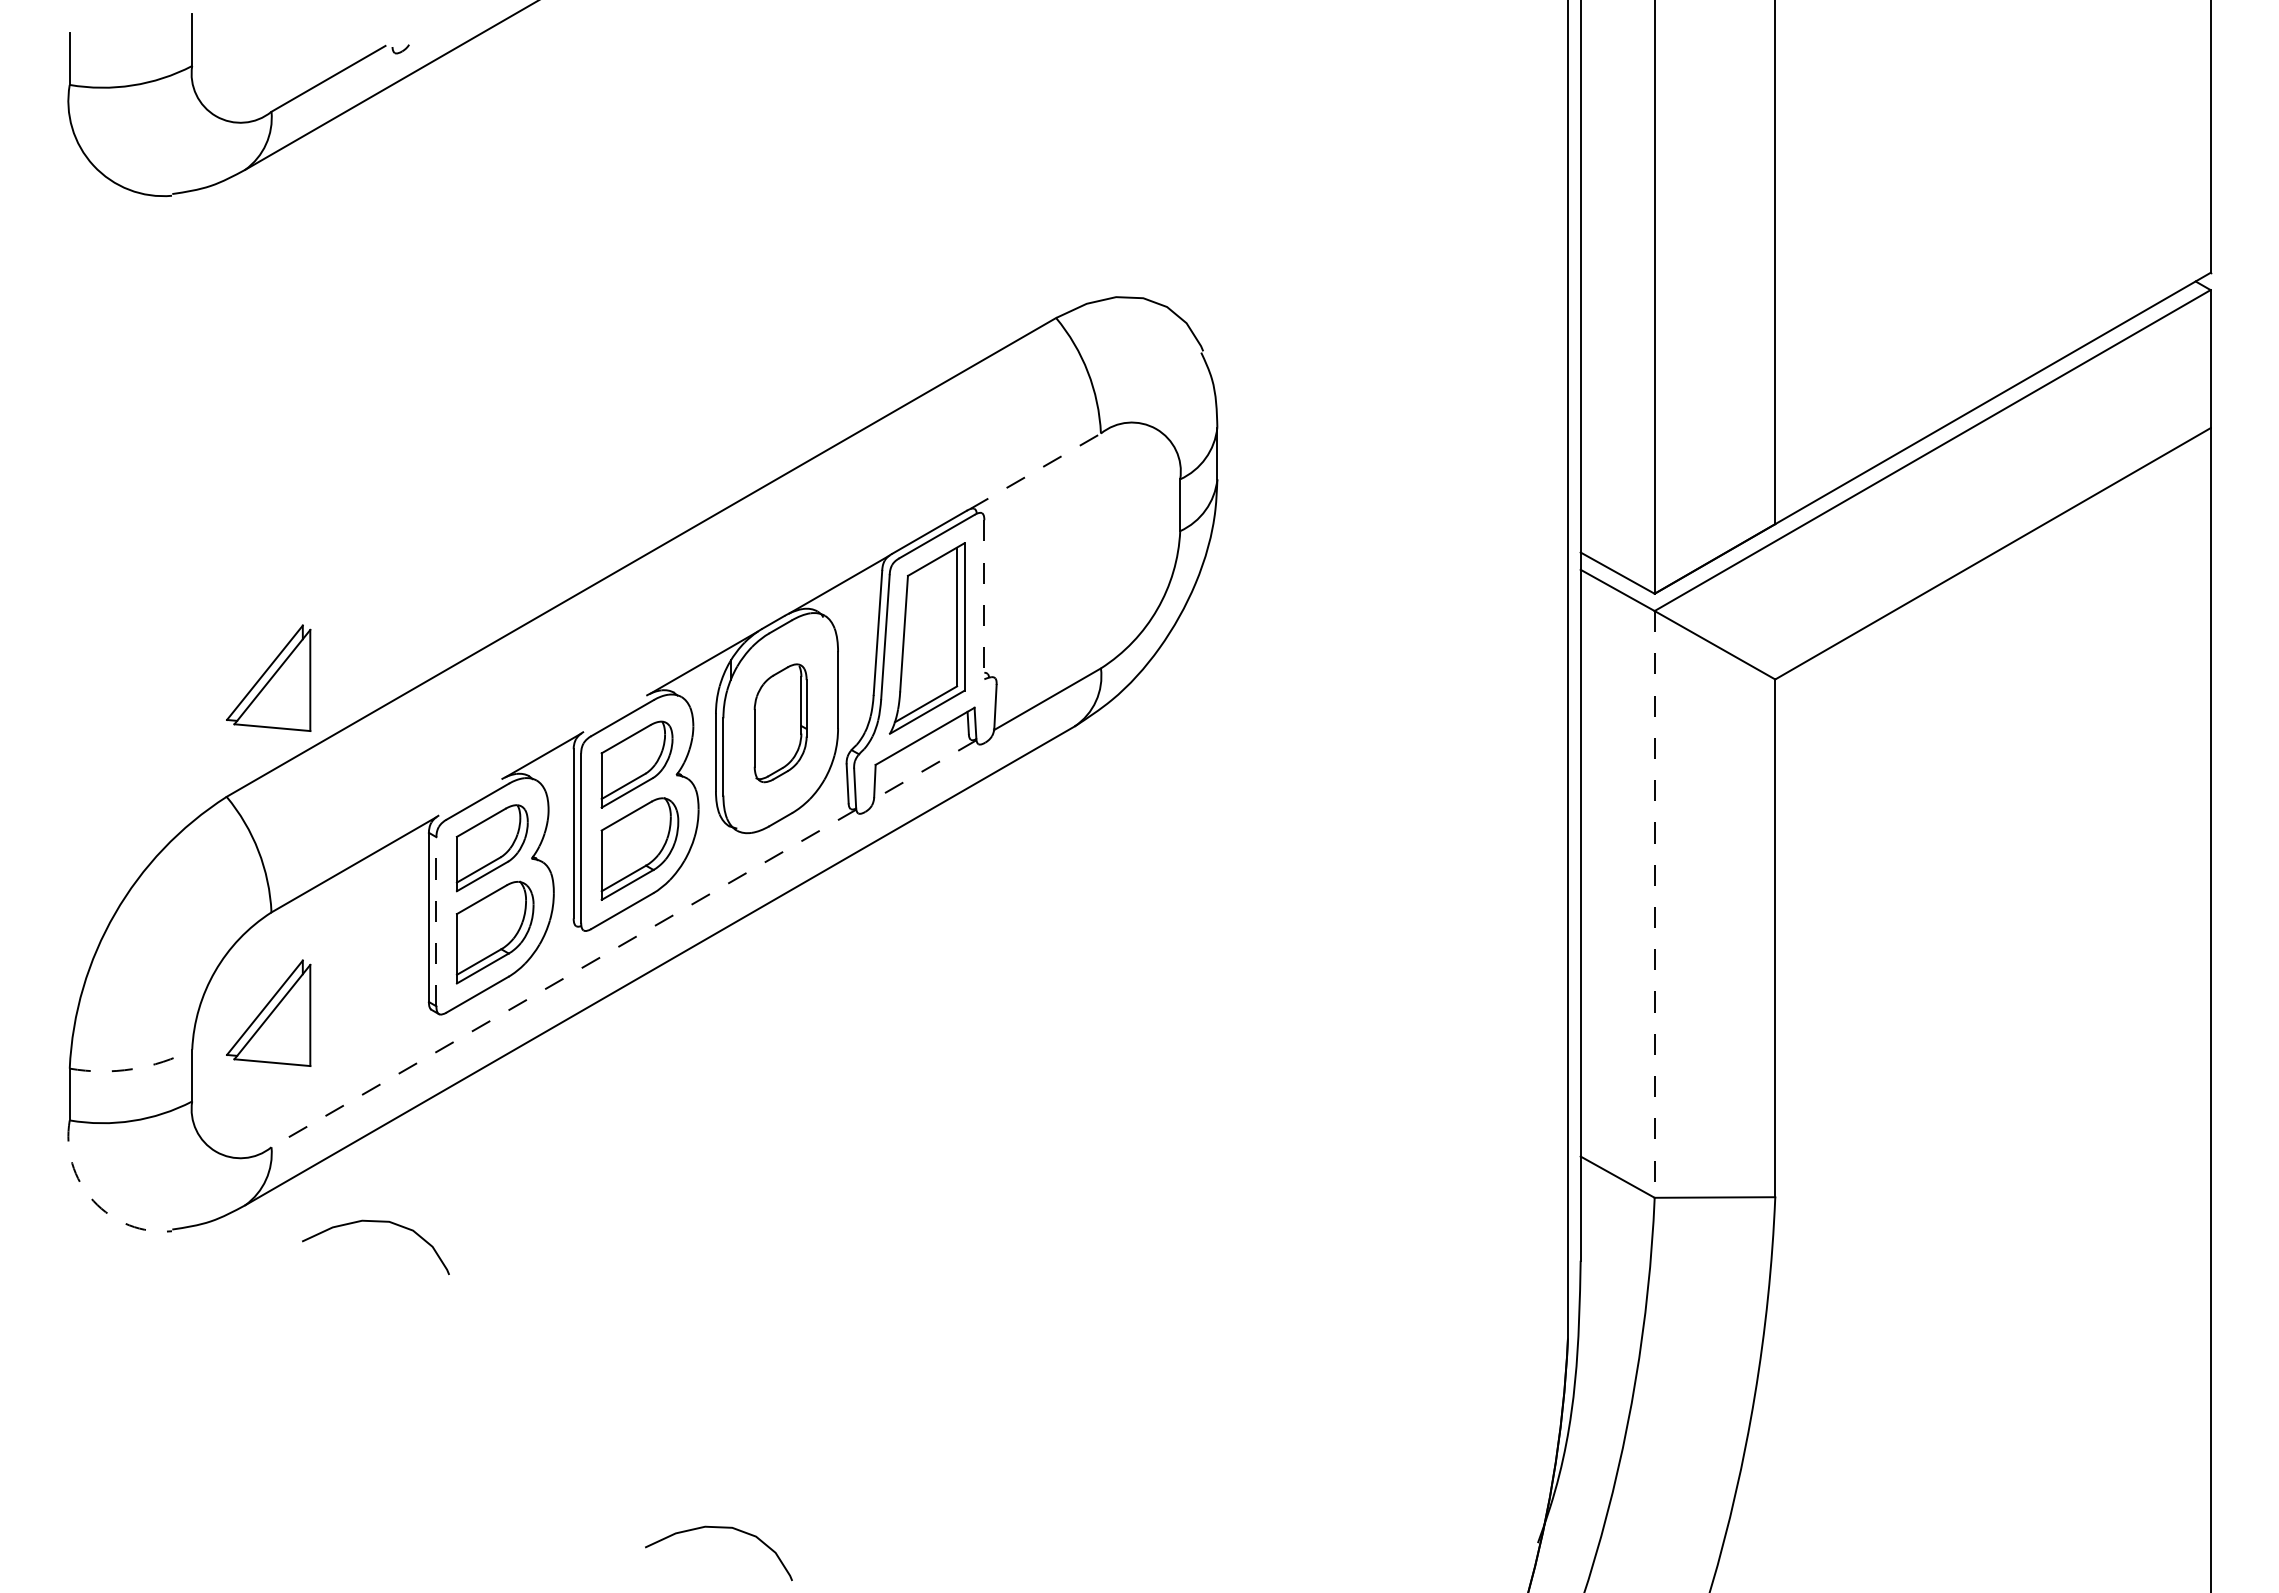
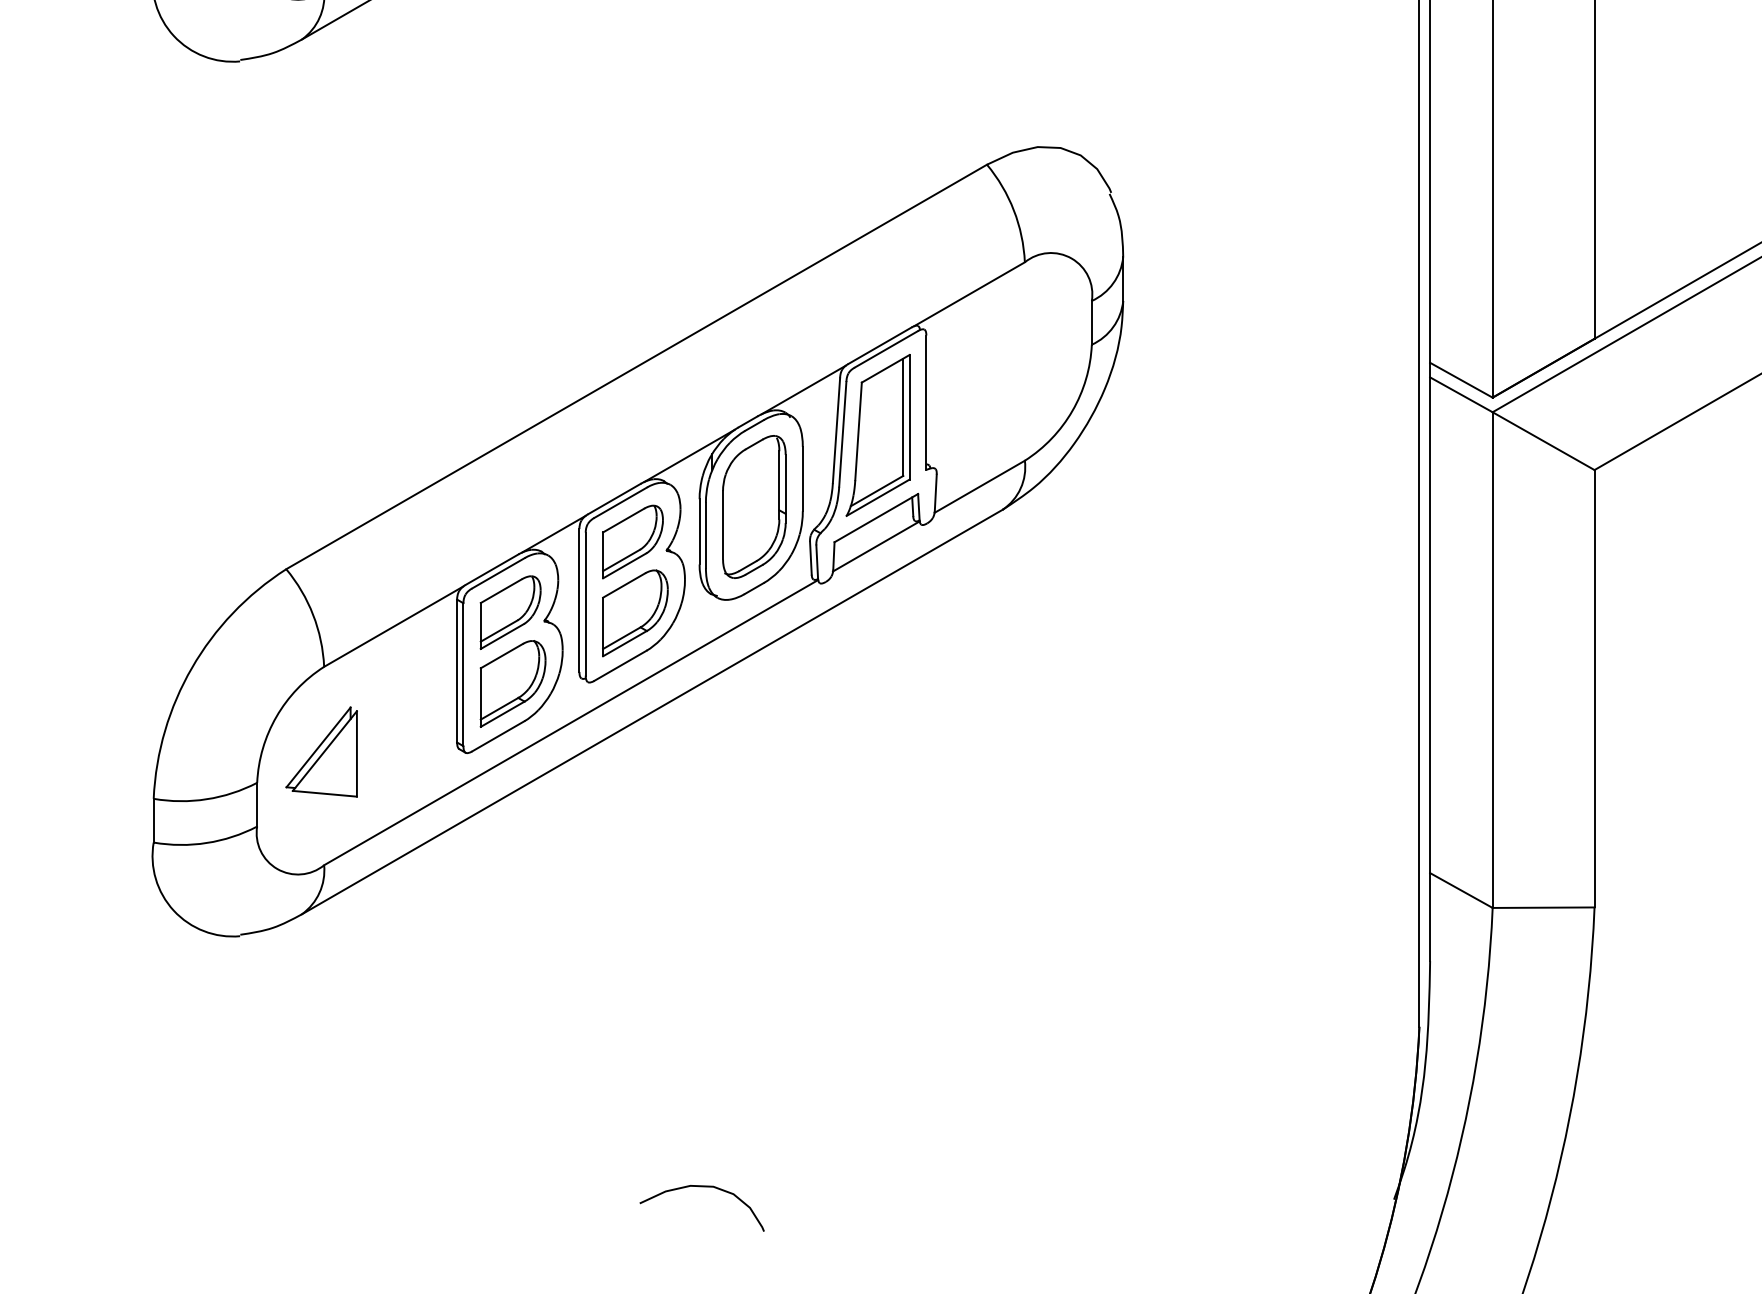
line: (1035, 471) -> (969, 294), dashed -> solid
line: (984, 599) -> (926, 402), dashed -> solid
part: (268, 677) -> (321, 468), removed
line: (614, 713) -> (613, 498), added
part: (780, 723) -> (754, 507), size x1.43
line: (924, 770) -> (875, 546), dashed -> solid
line: (470, 797) -> (492, 569), added
line: (1654, 904) -> (1492, 660), dashed -> solid
line: (436, 921) -> (463, 674), dashed -> solid
line: (563, 978) -> (570, 722), dashed -> solid
arc: (132, 1069) -> (206, 799), dashed -> solid
arc: (93, 1201) -> (173, 911), dashed -> solid
curve: (375, 1222) -> (412, 928), removed

